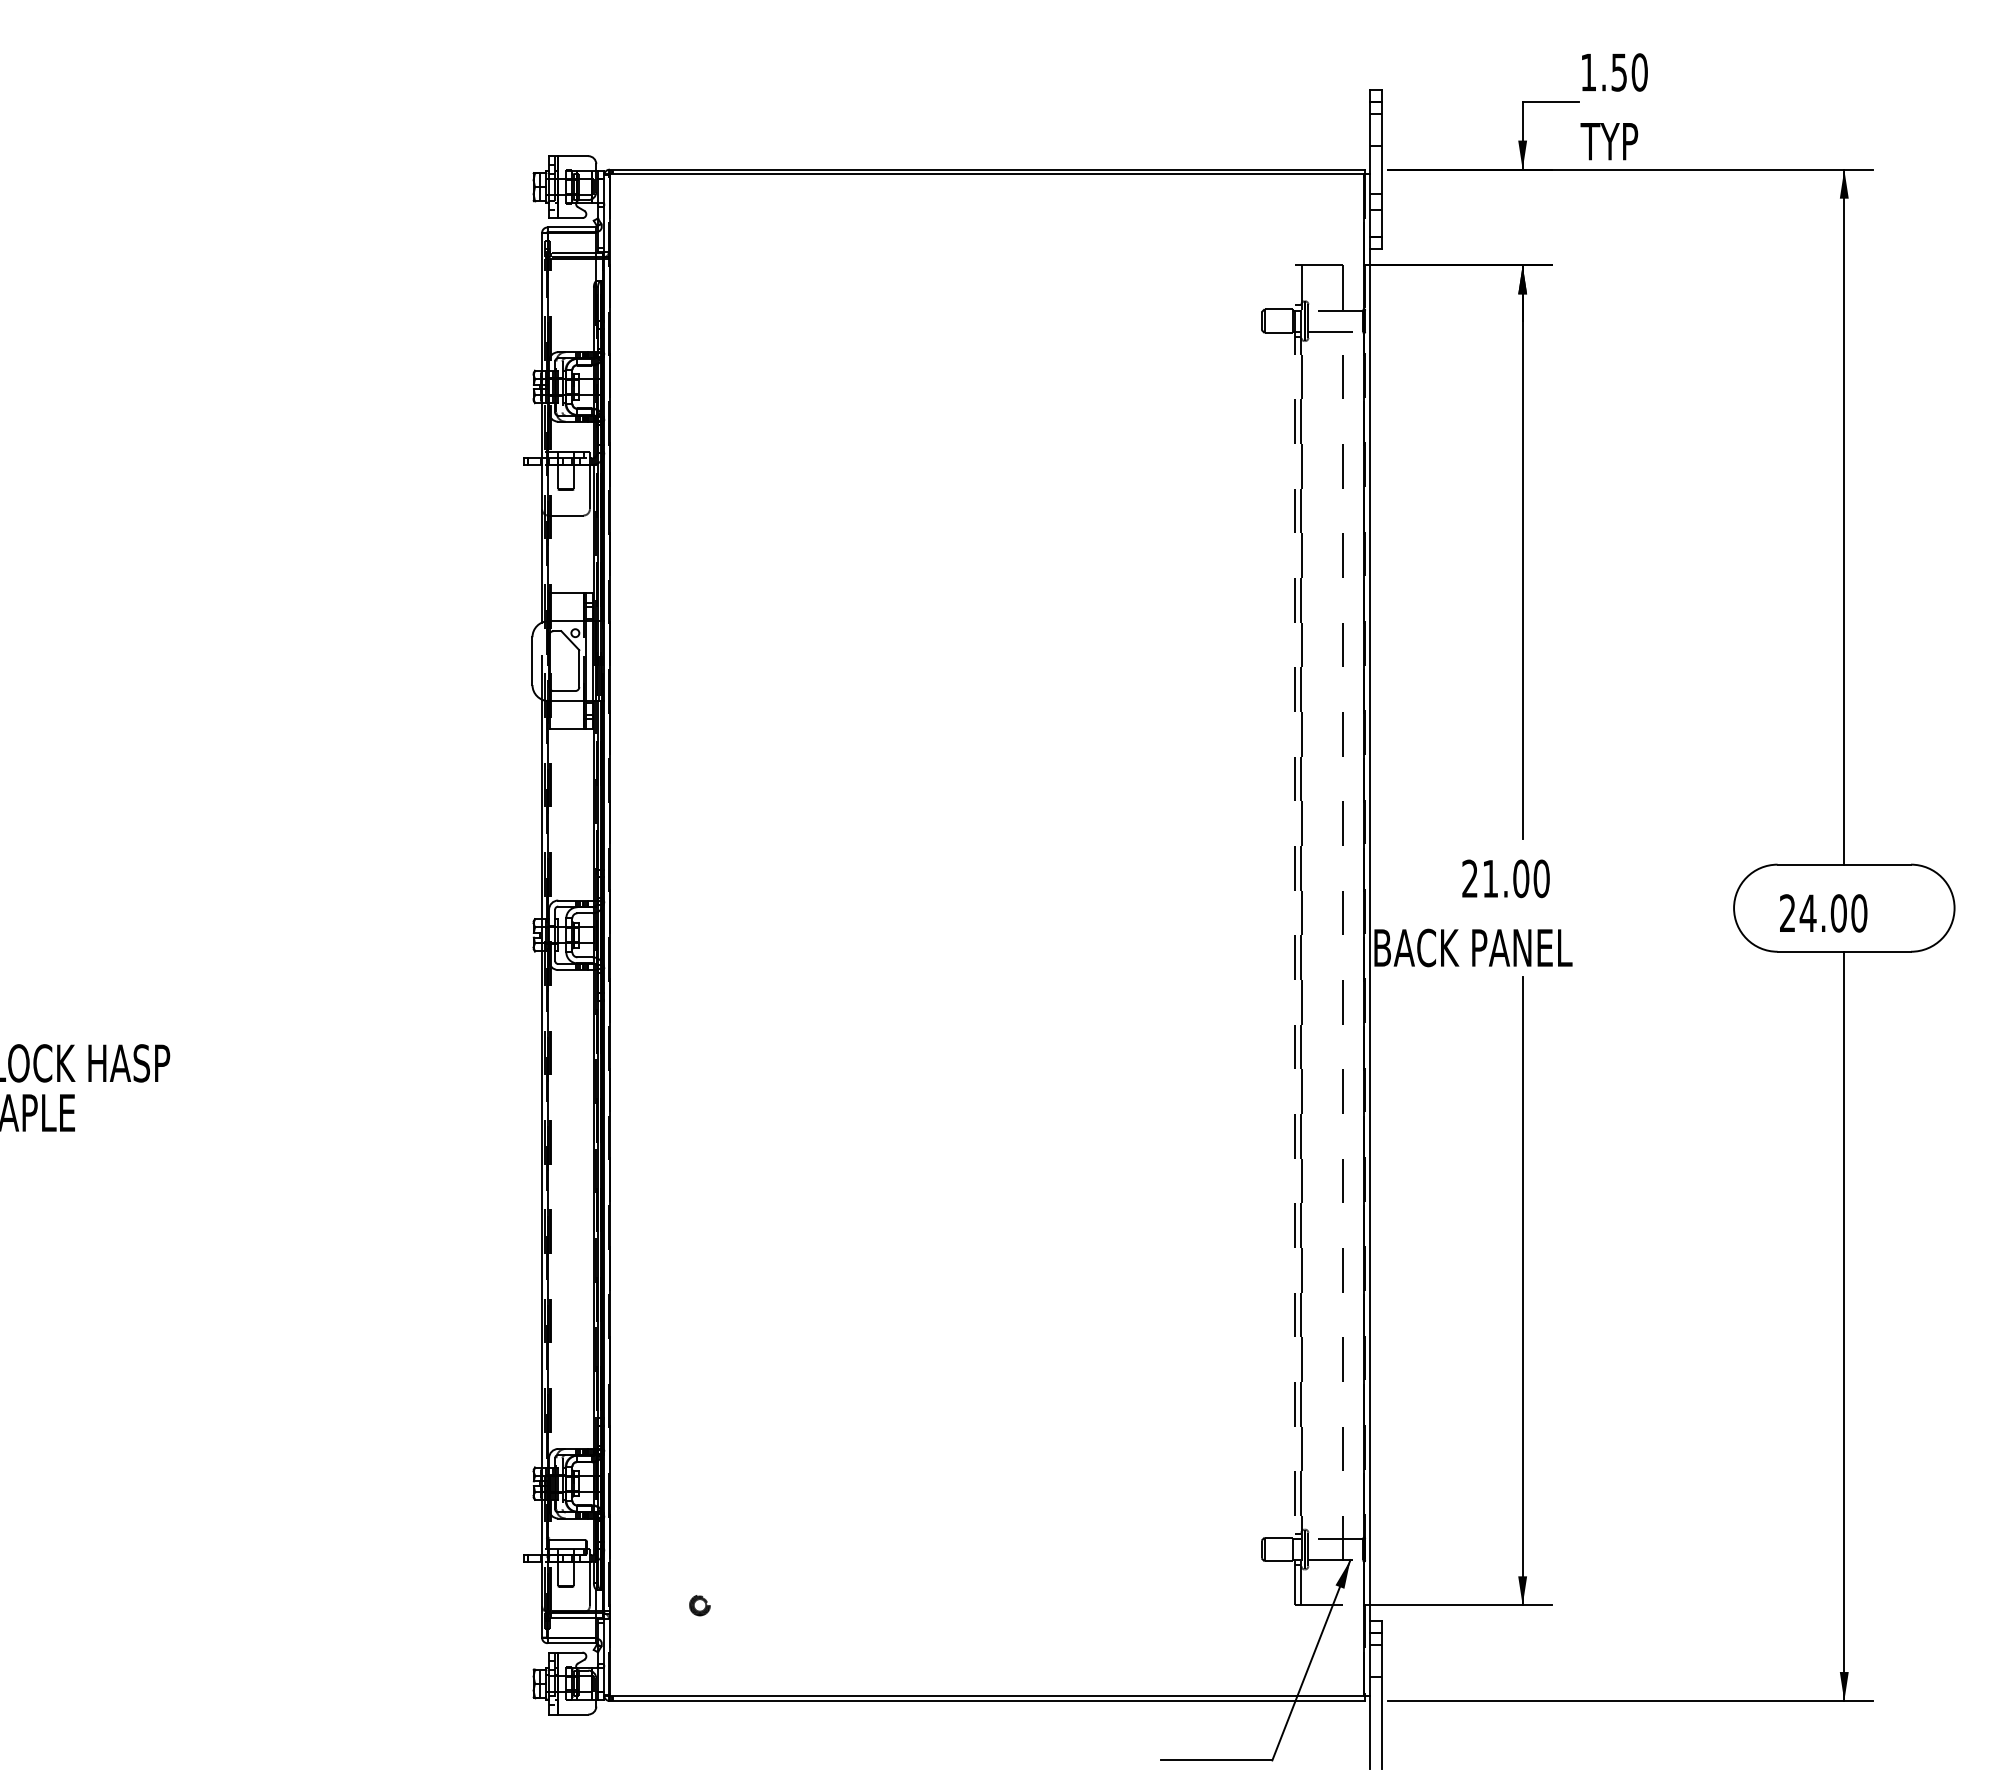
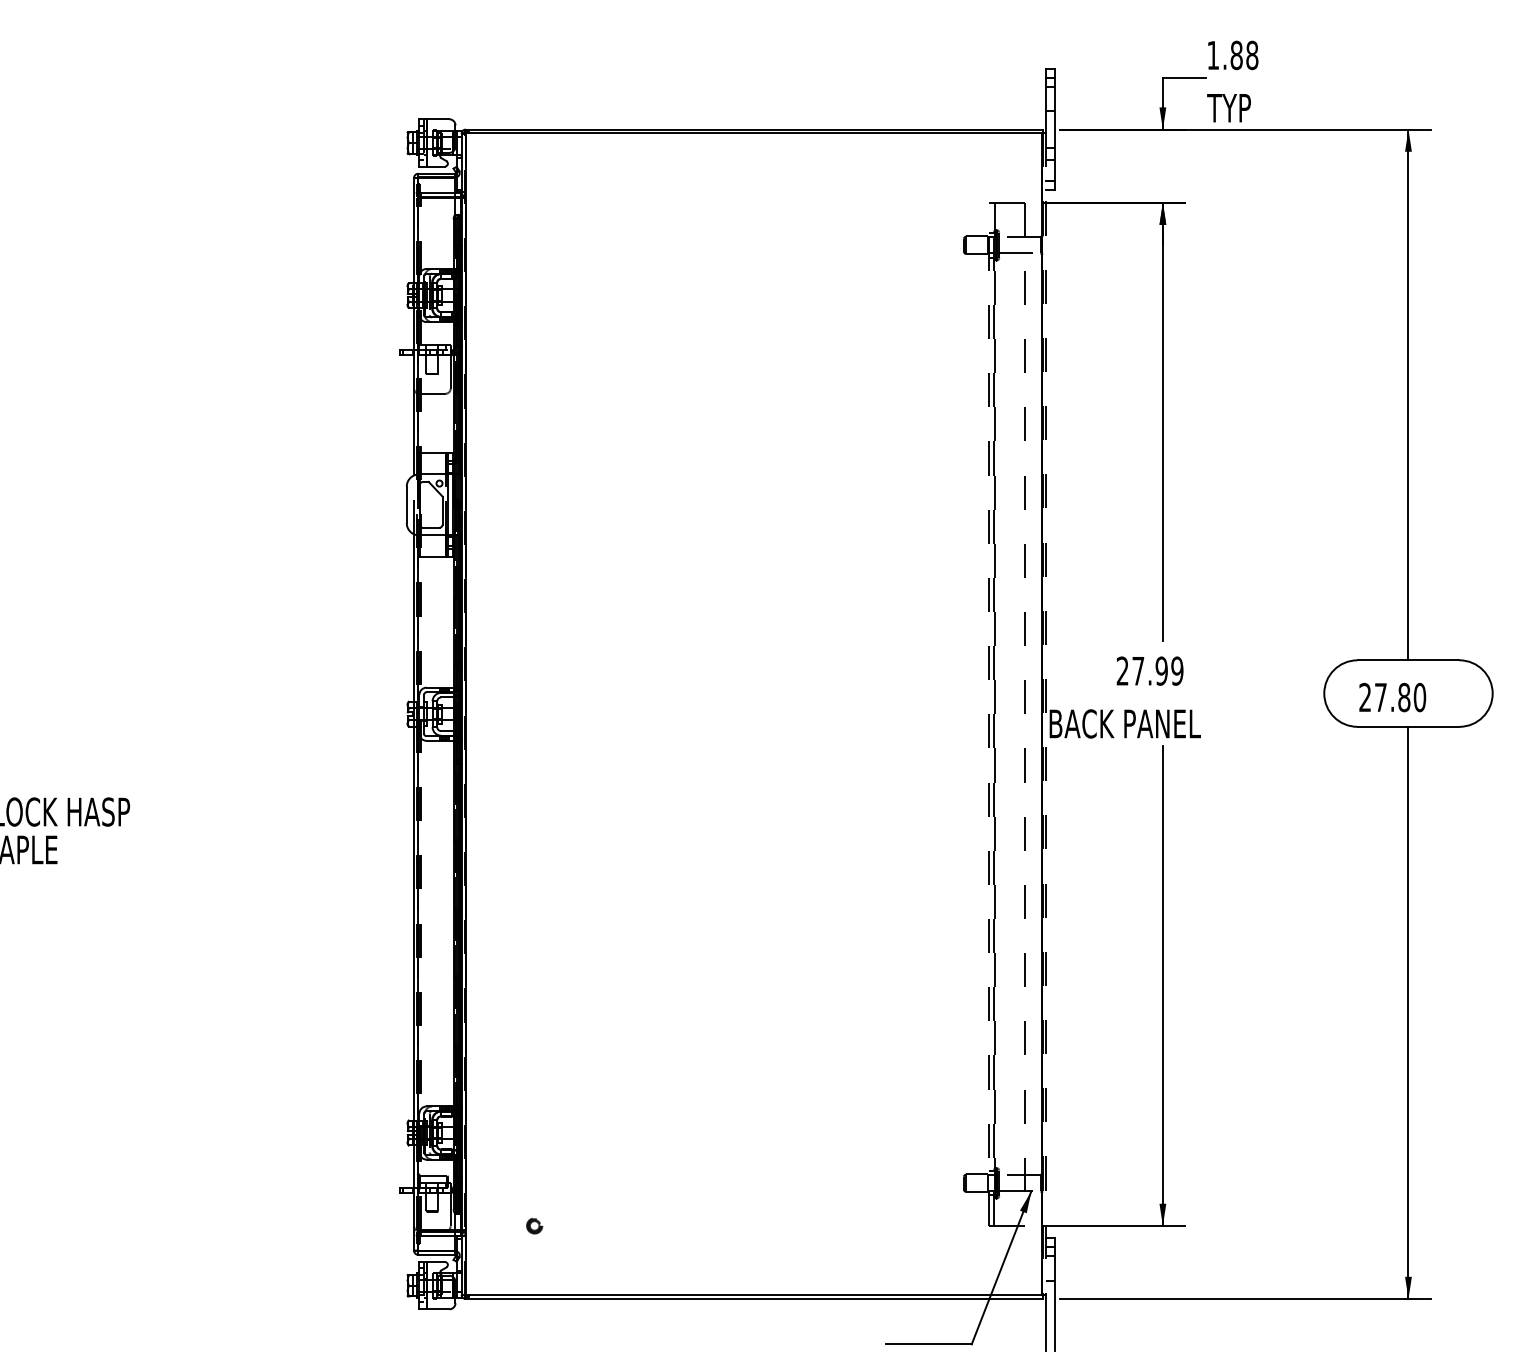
text: (1629, 72) -> (1244, 55), 1.50 -> 1.88
text: (1516, 878) -> (1158, 670), 21.00 -> 27.99
text: (1822, 913) -> (1391, 697), 24.00 -> 27.80
line: (1370, 935) -> (1046, 714), solid -> dashed

